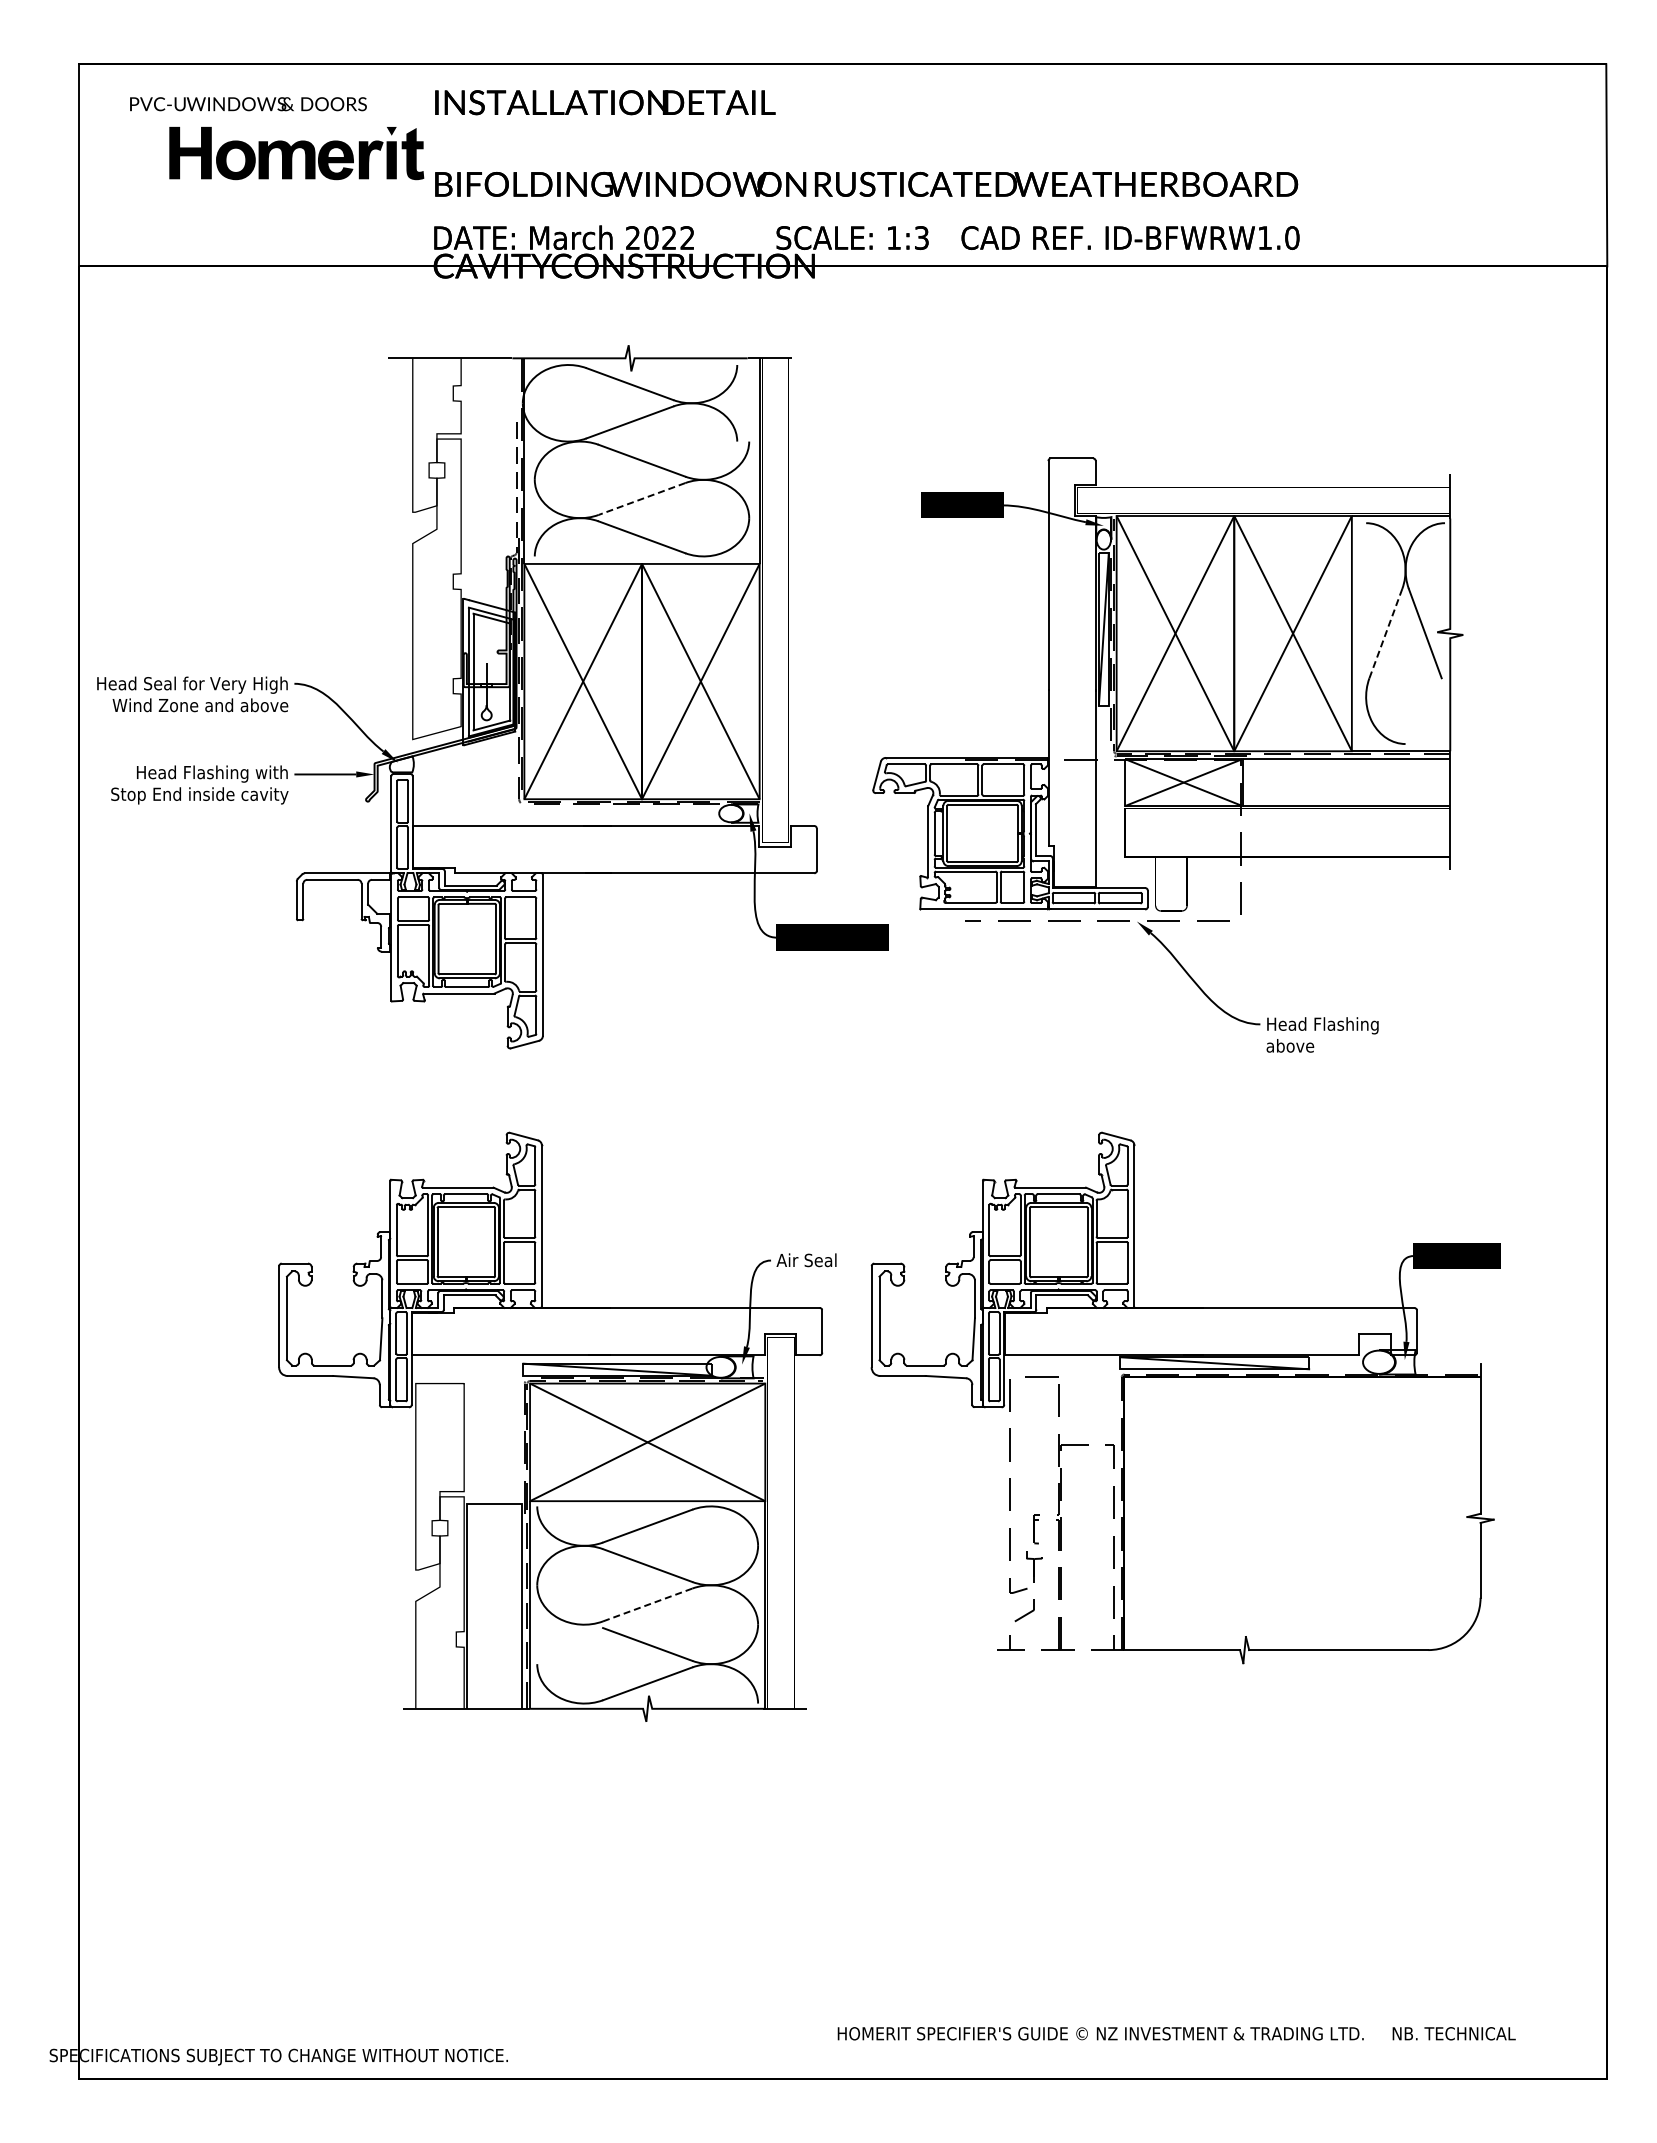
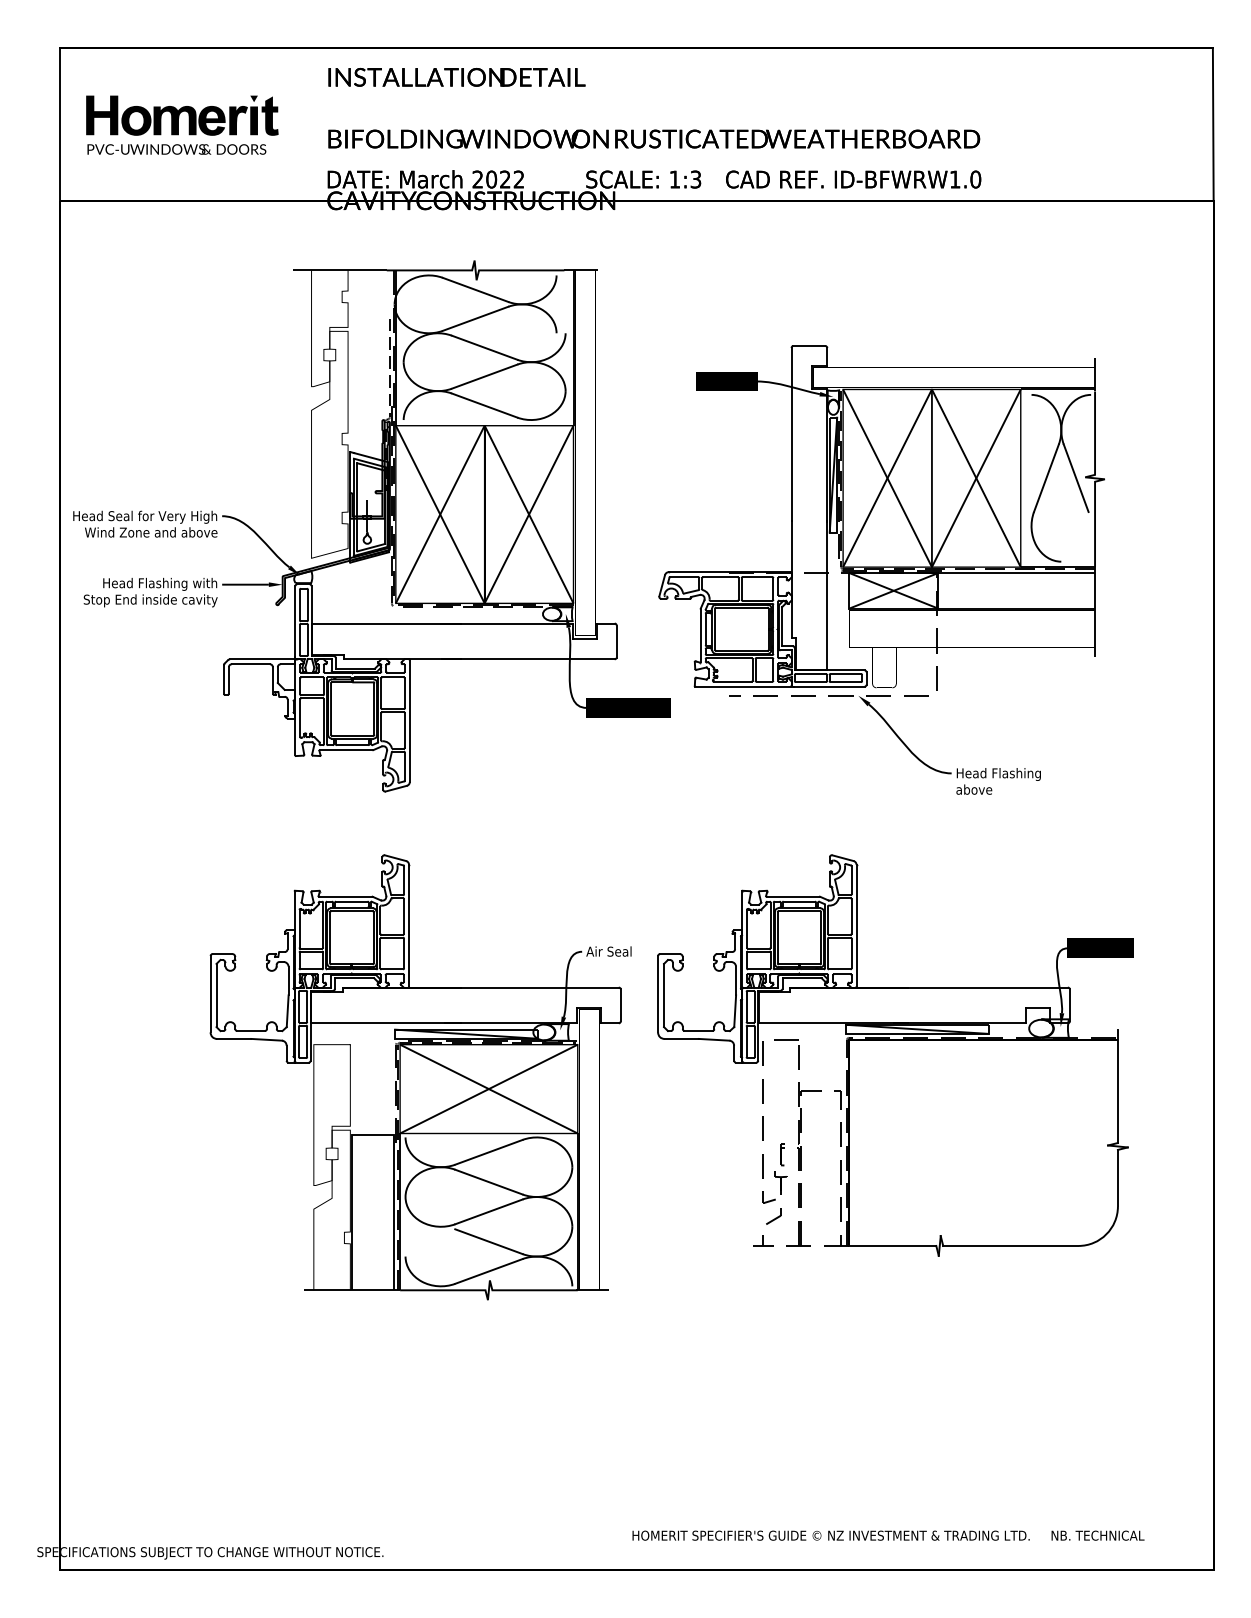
text: (248, 104) -> (176, 149), moved
part: (296, 153) -> (182, 115), moved
line: (641, 499) -> (484, 377), dashed -> solid
line: (1385, 633) -> (1046, 478), dashed -> solid
line: (647, 1605) -> (488, 1212), dashed -> solid

